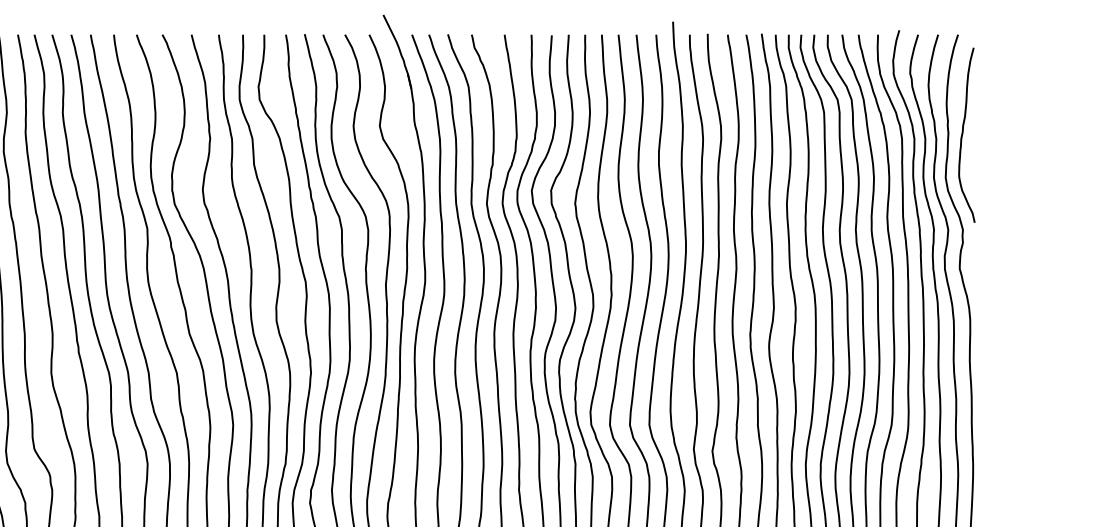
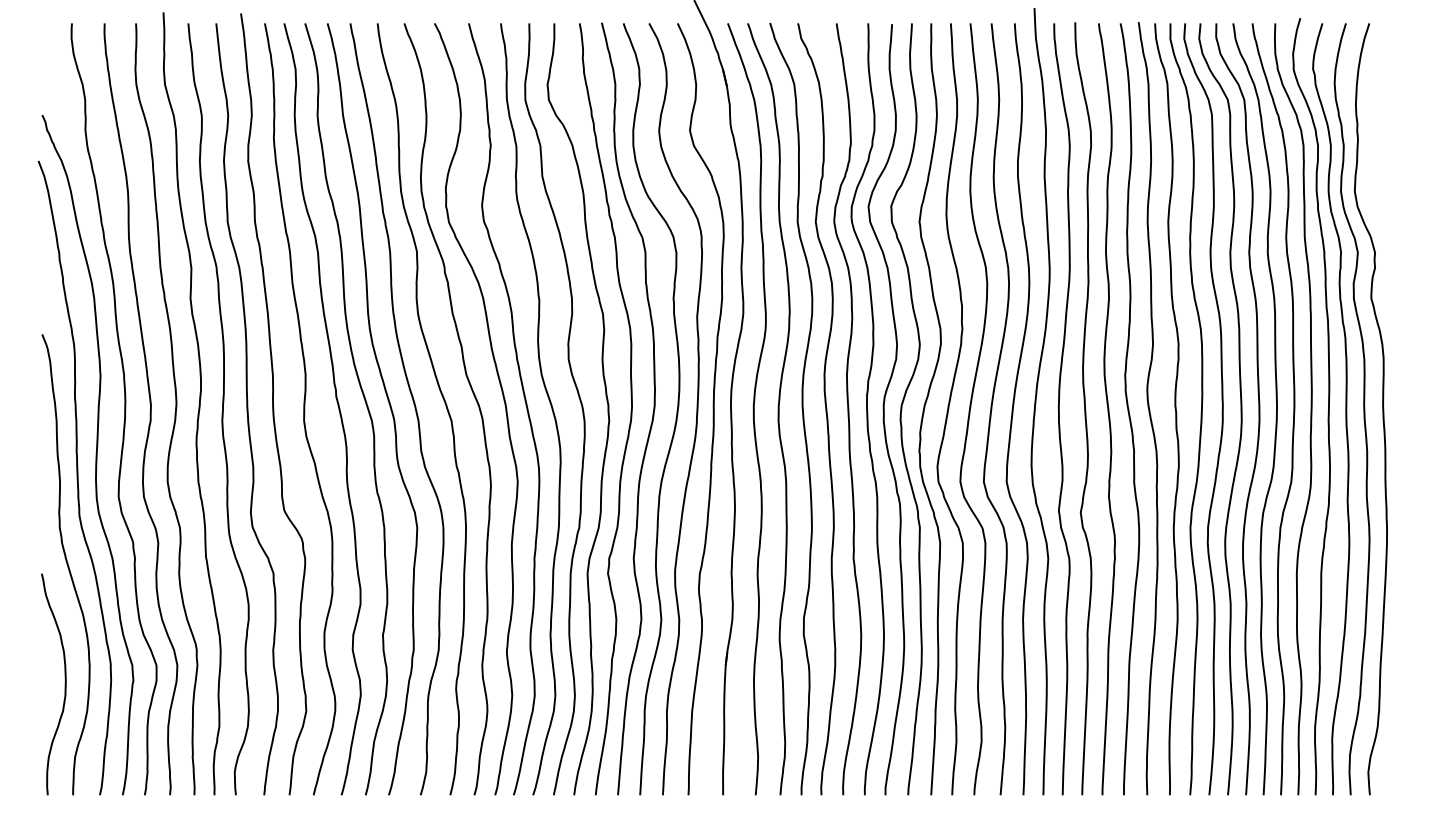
curve: (963, 134) -> (1375, 140), removed

